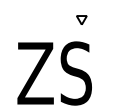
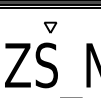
part: (81, 20) -> (50, 27), size x1.67

